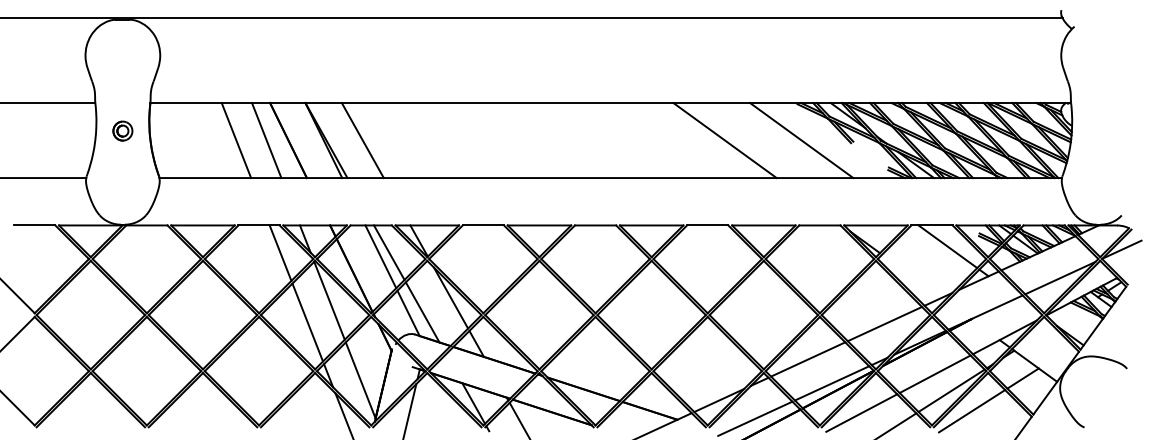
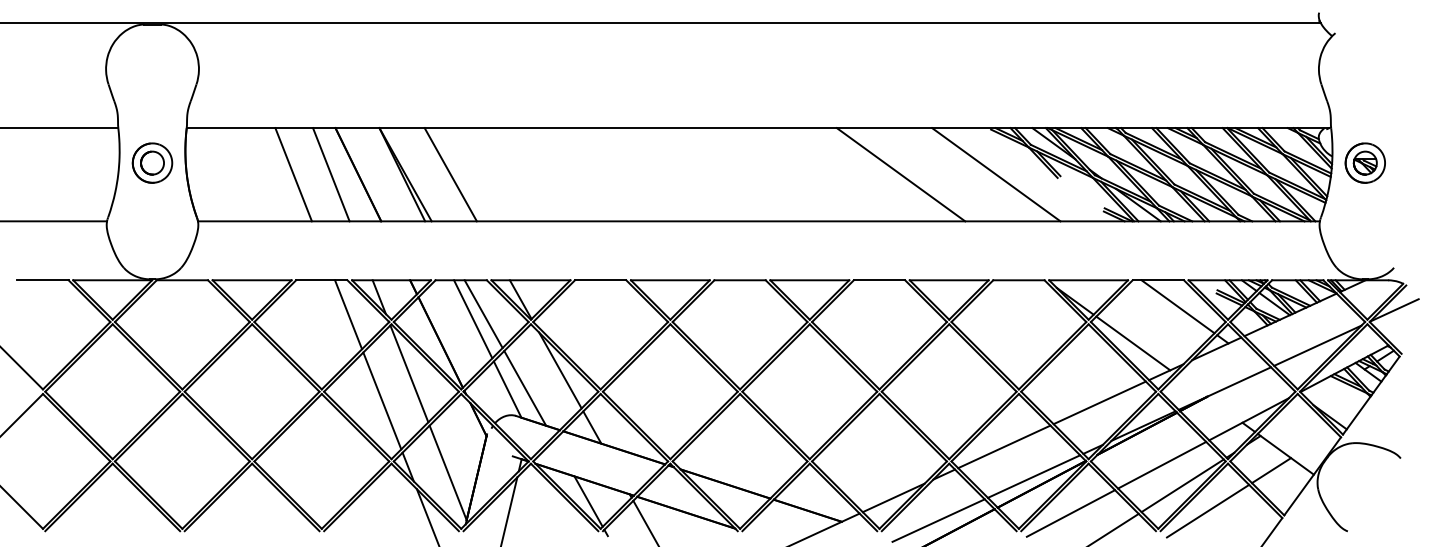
part: (122, 130) -> (152, 162), size x1.67
part: (1098, 130) -> (1365, 162), added
line: (911, 275) -> (1132, 342), added

